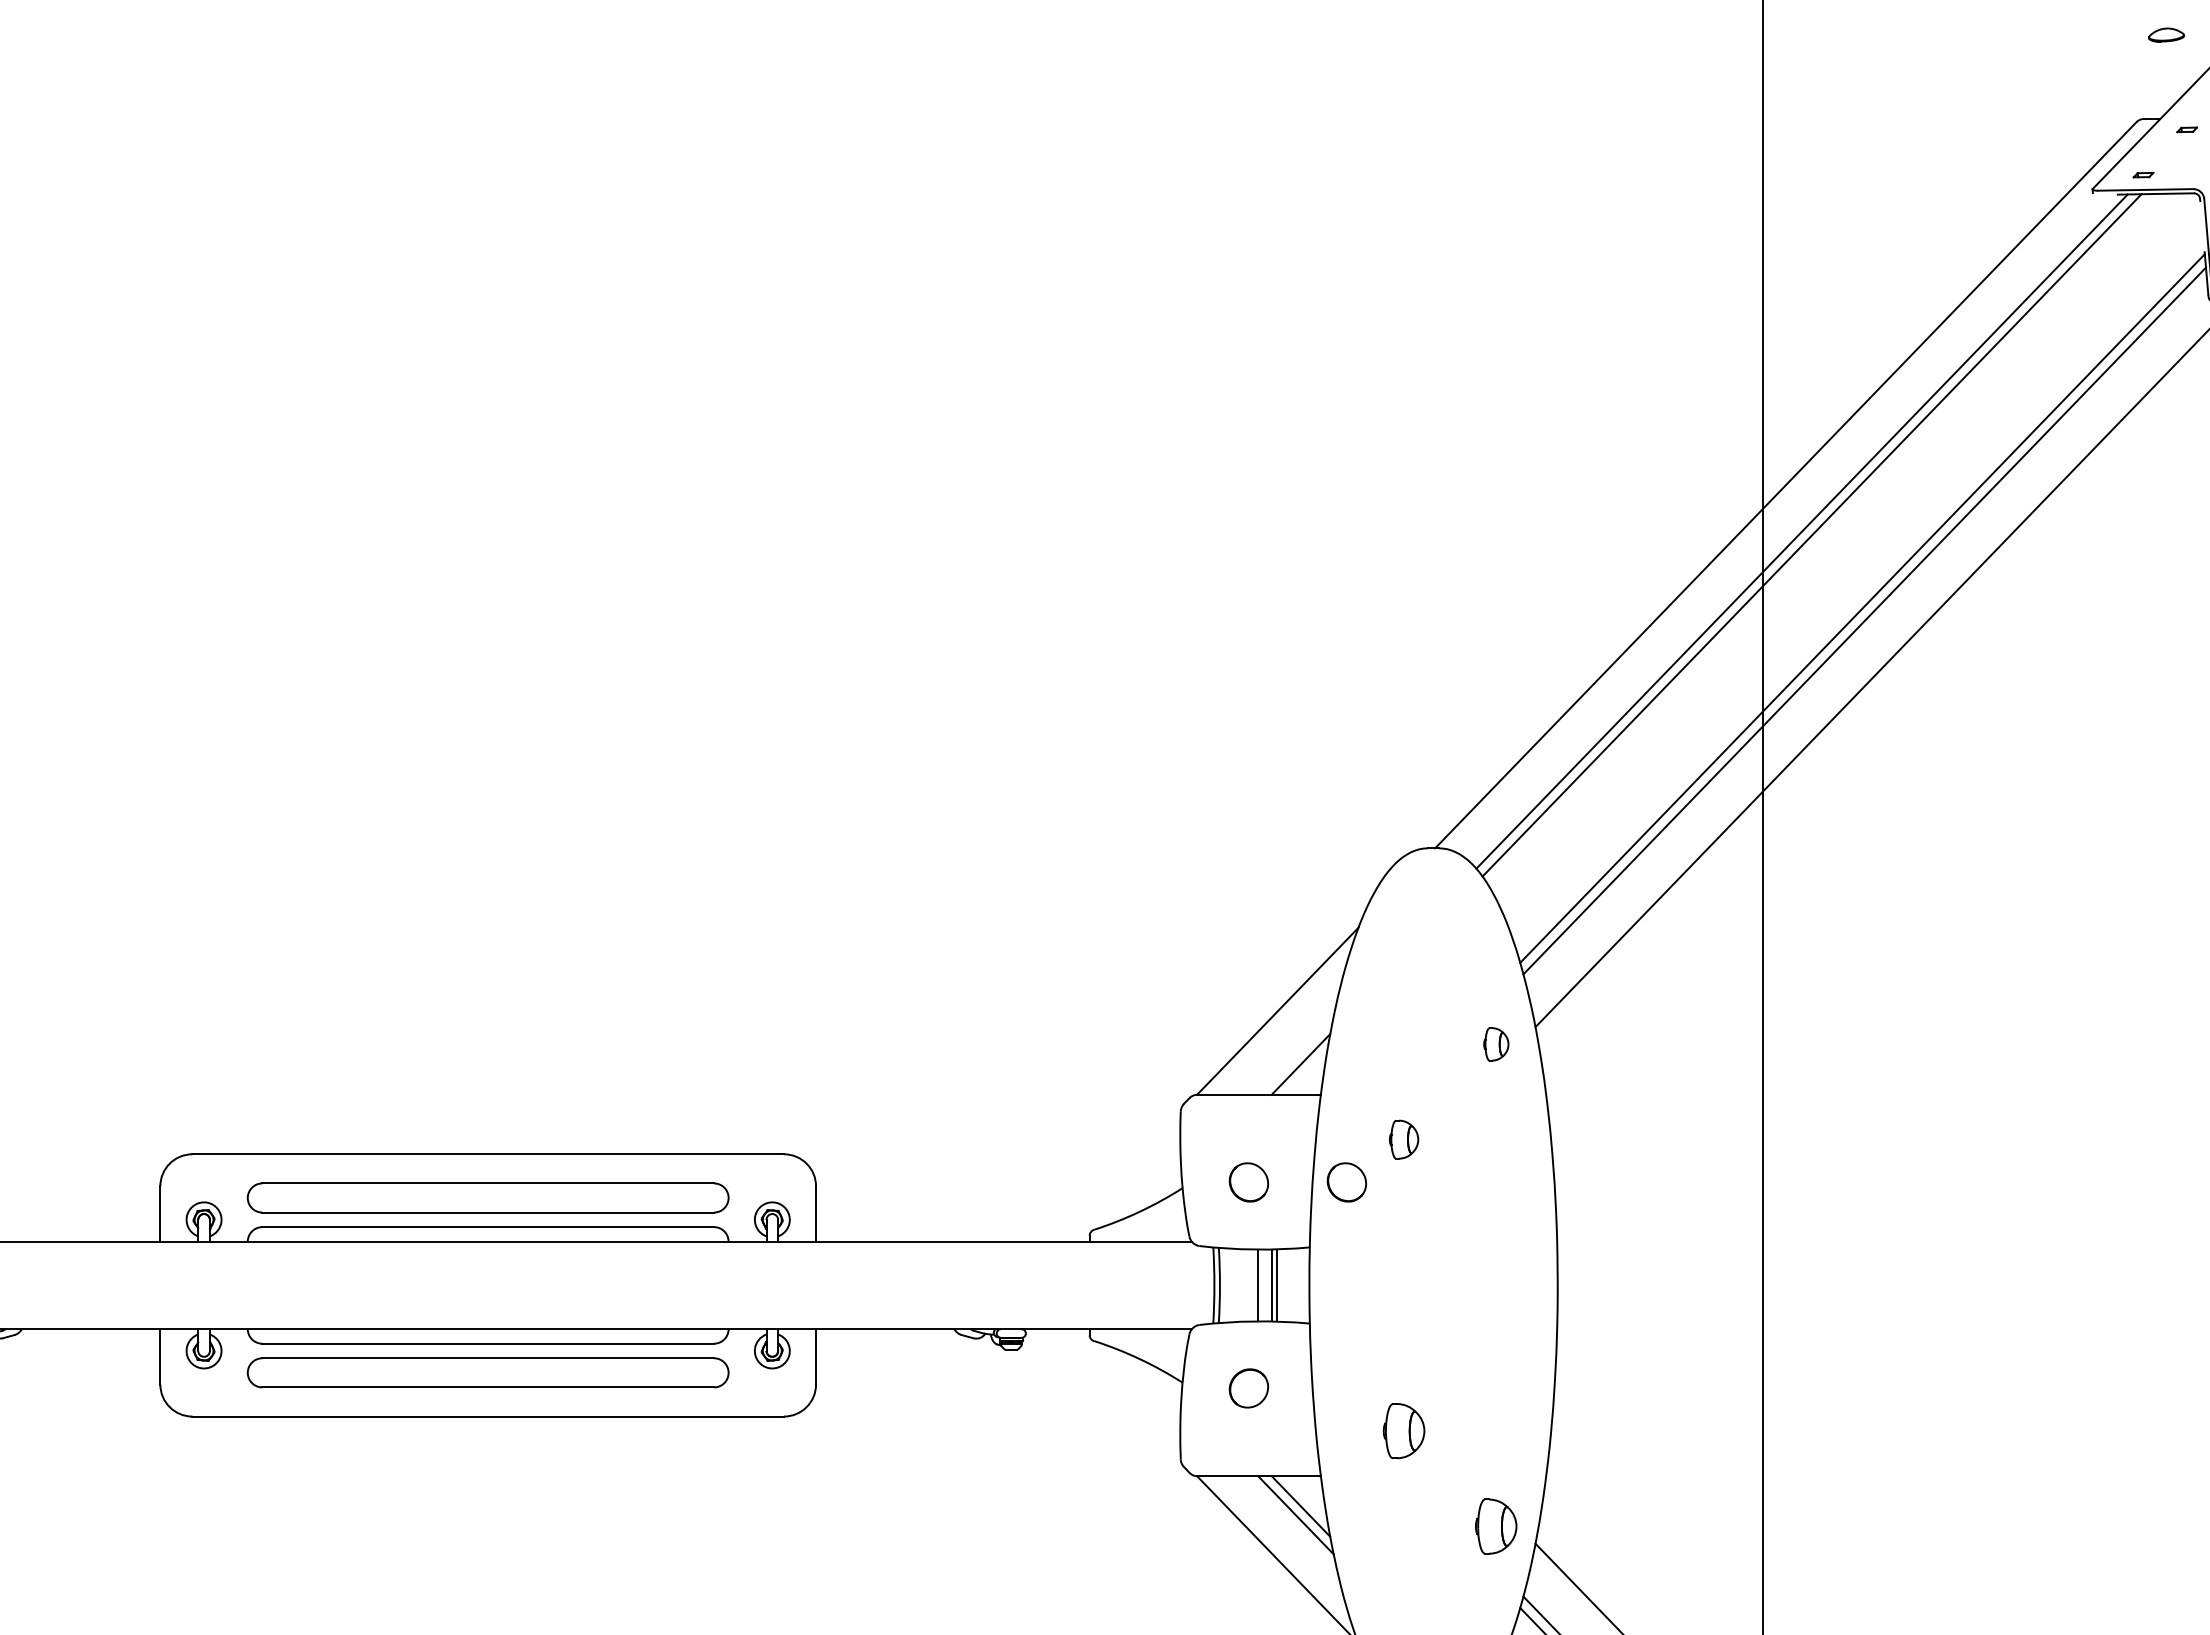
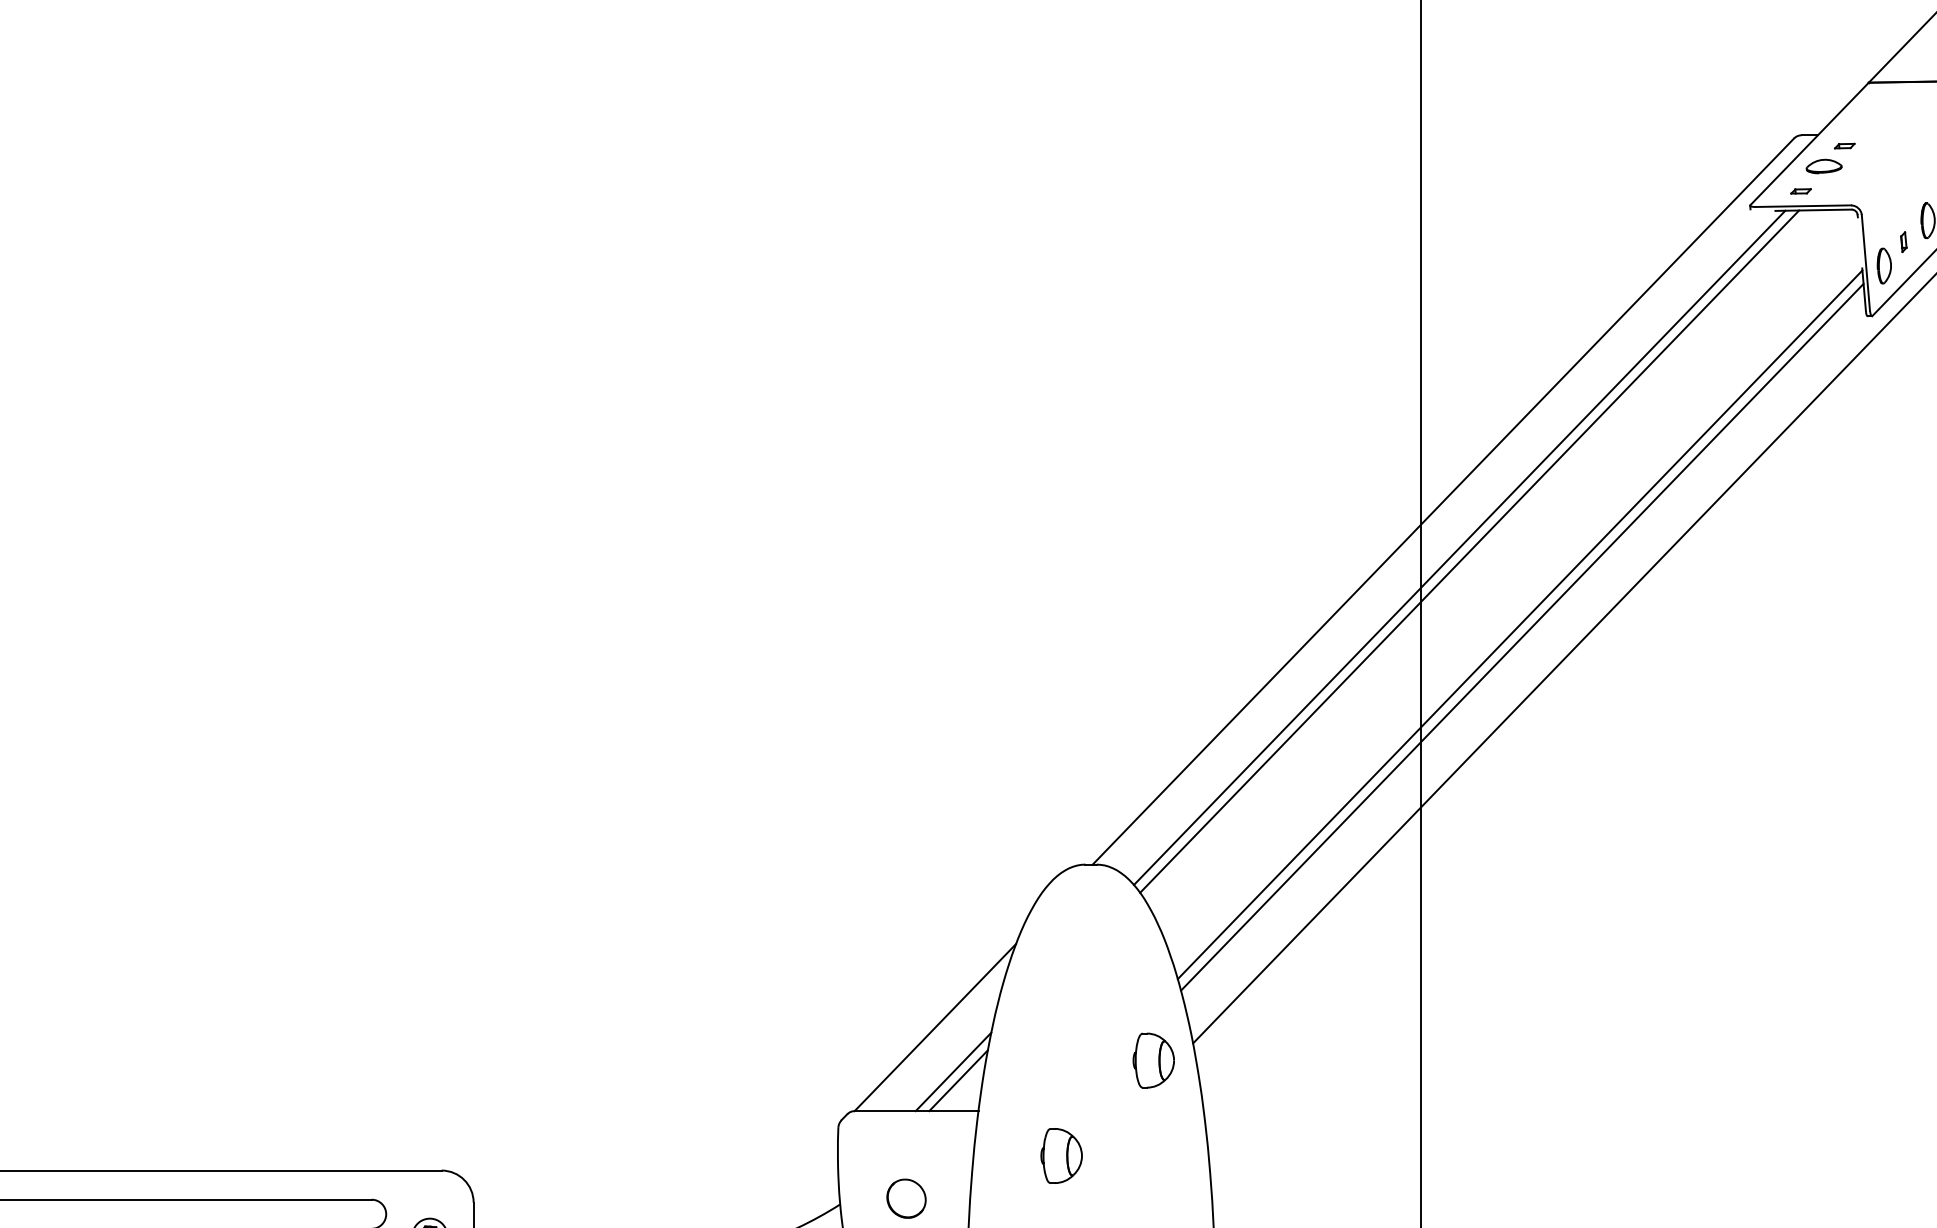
part: (2166, 34) -> (1824, 165), moved
part: (1496, 1044) -> (1154, 1060), size x1.67
line: (1295, 1055) -> (953, 1071), added
part: (1403, 1139) -> (1061, 1155), size x1.43
part: (1346, 1182) -> (1004, 1198), removed

